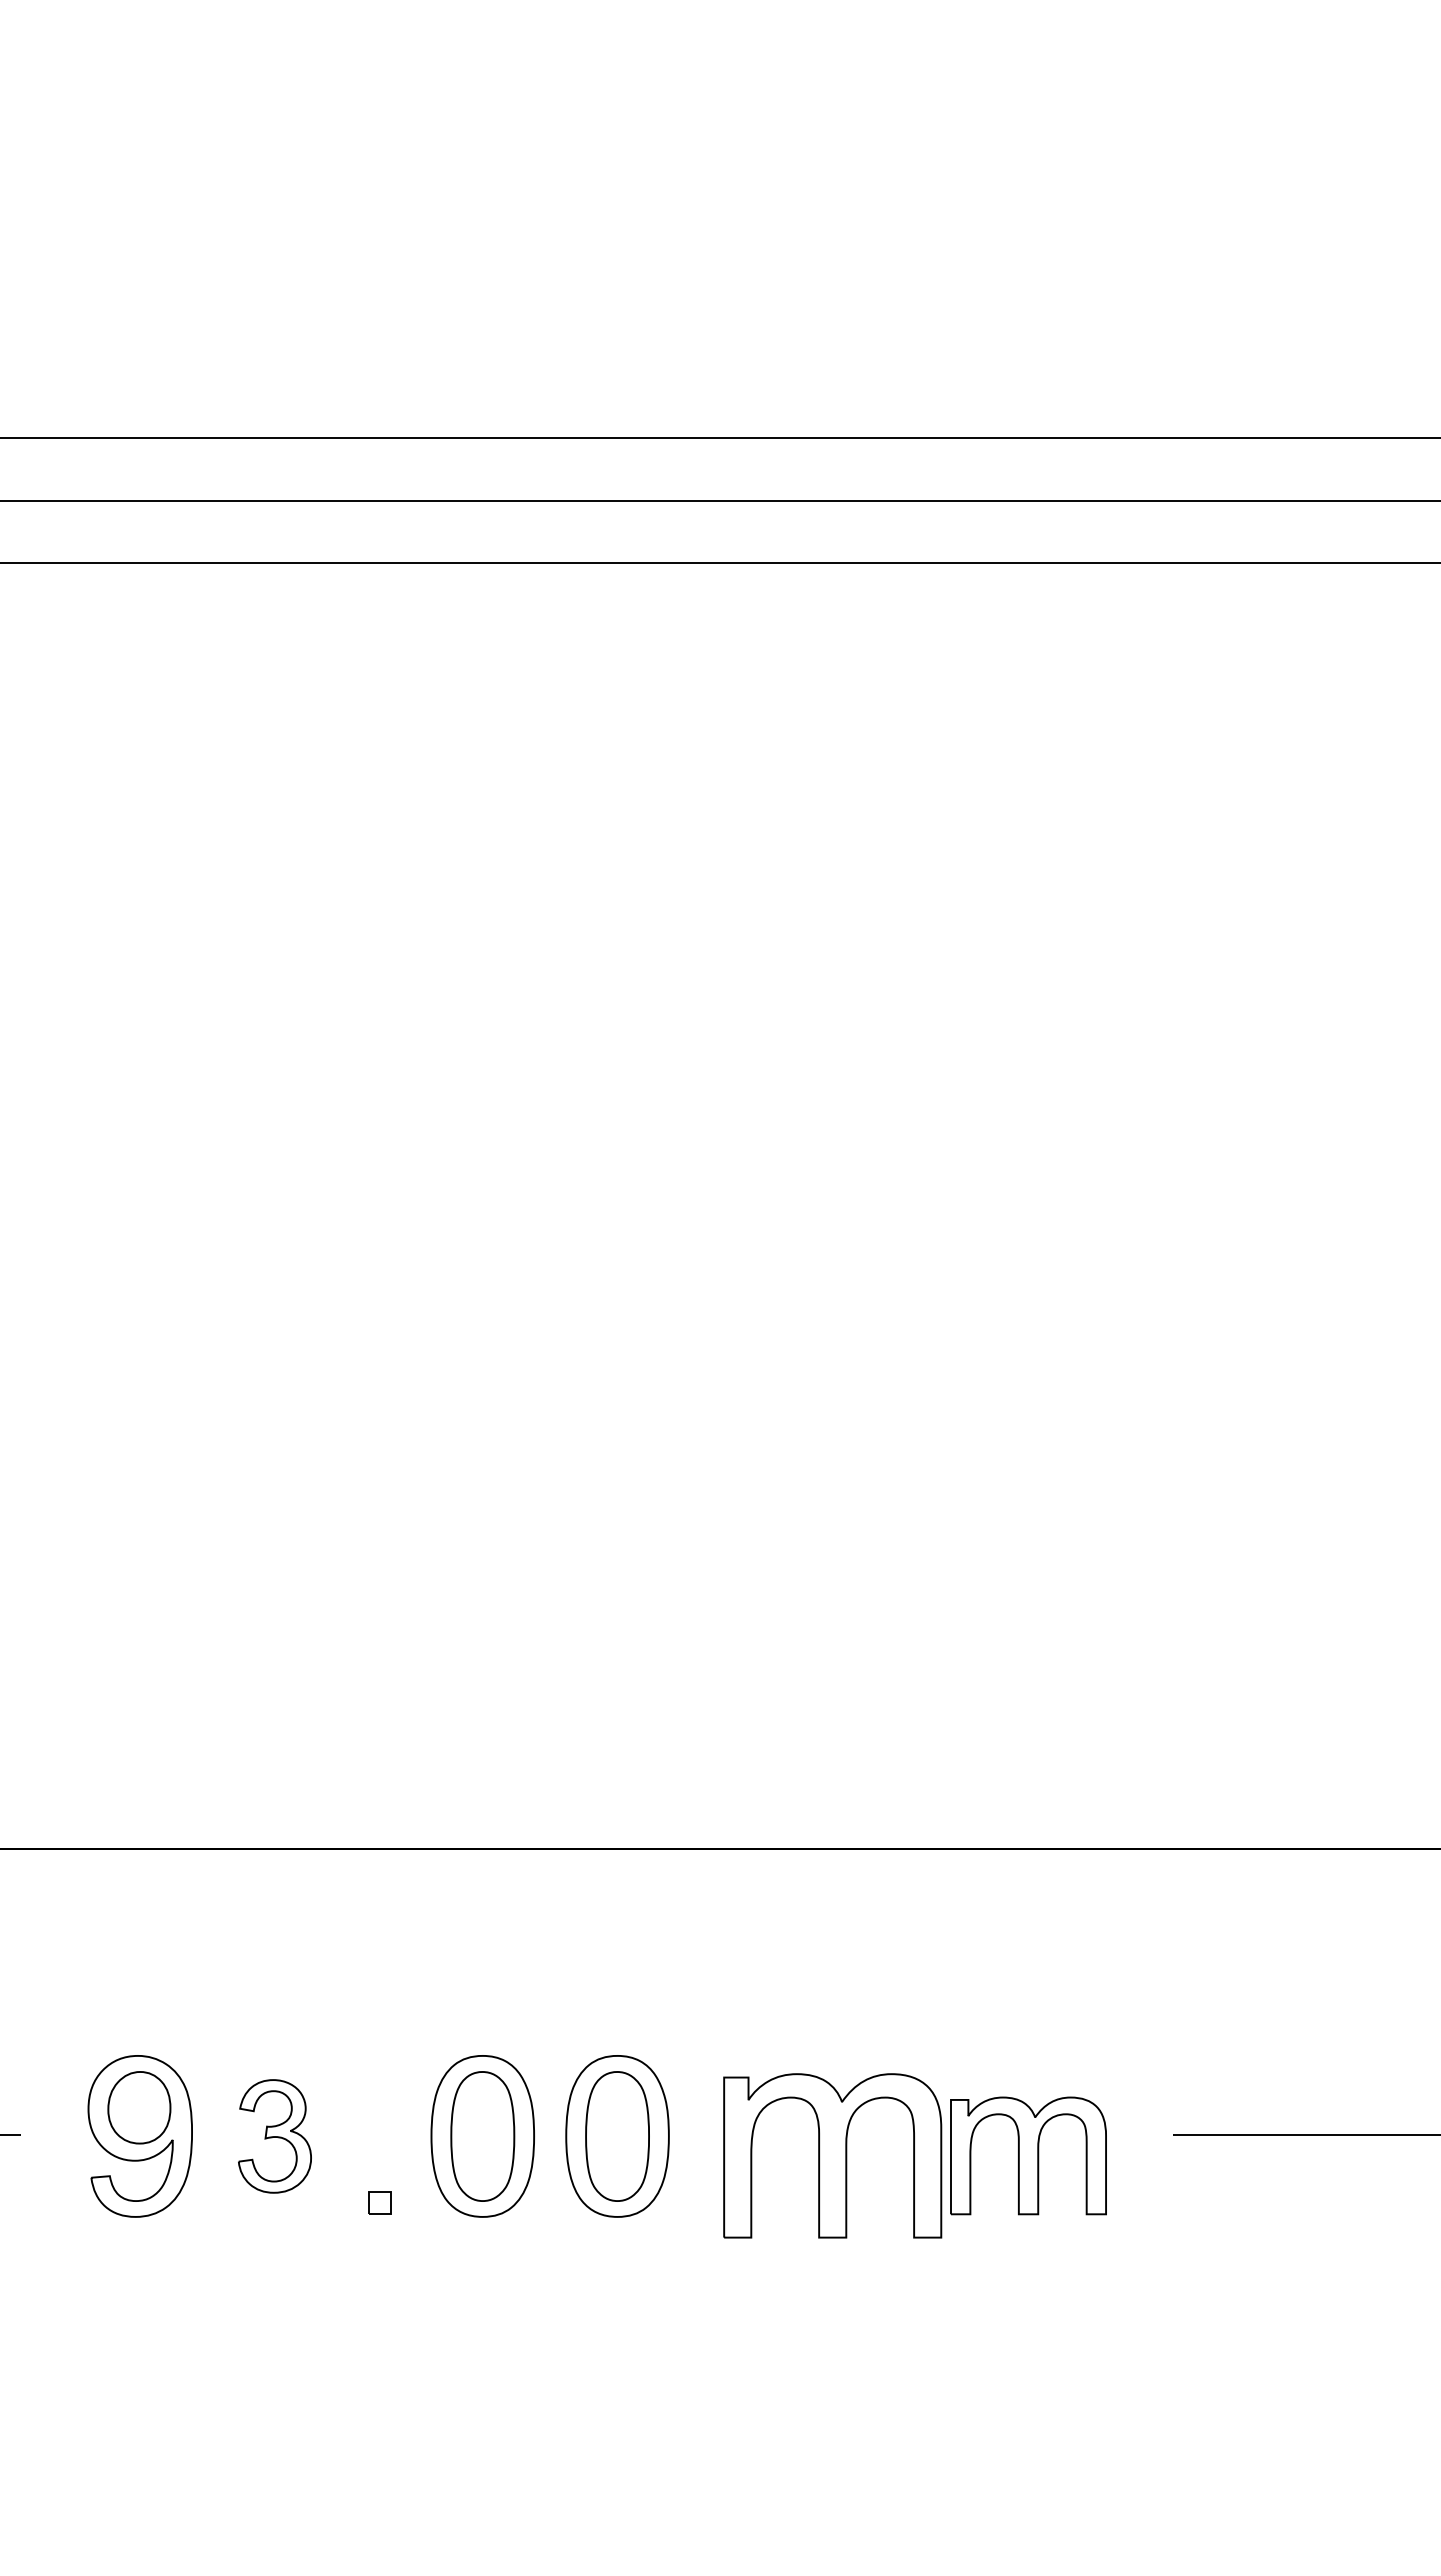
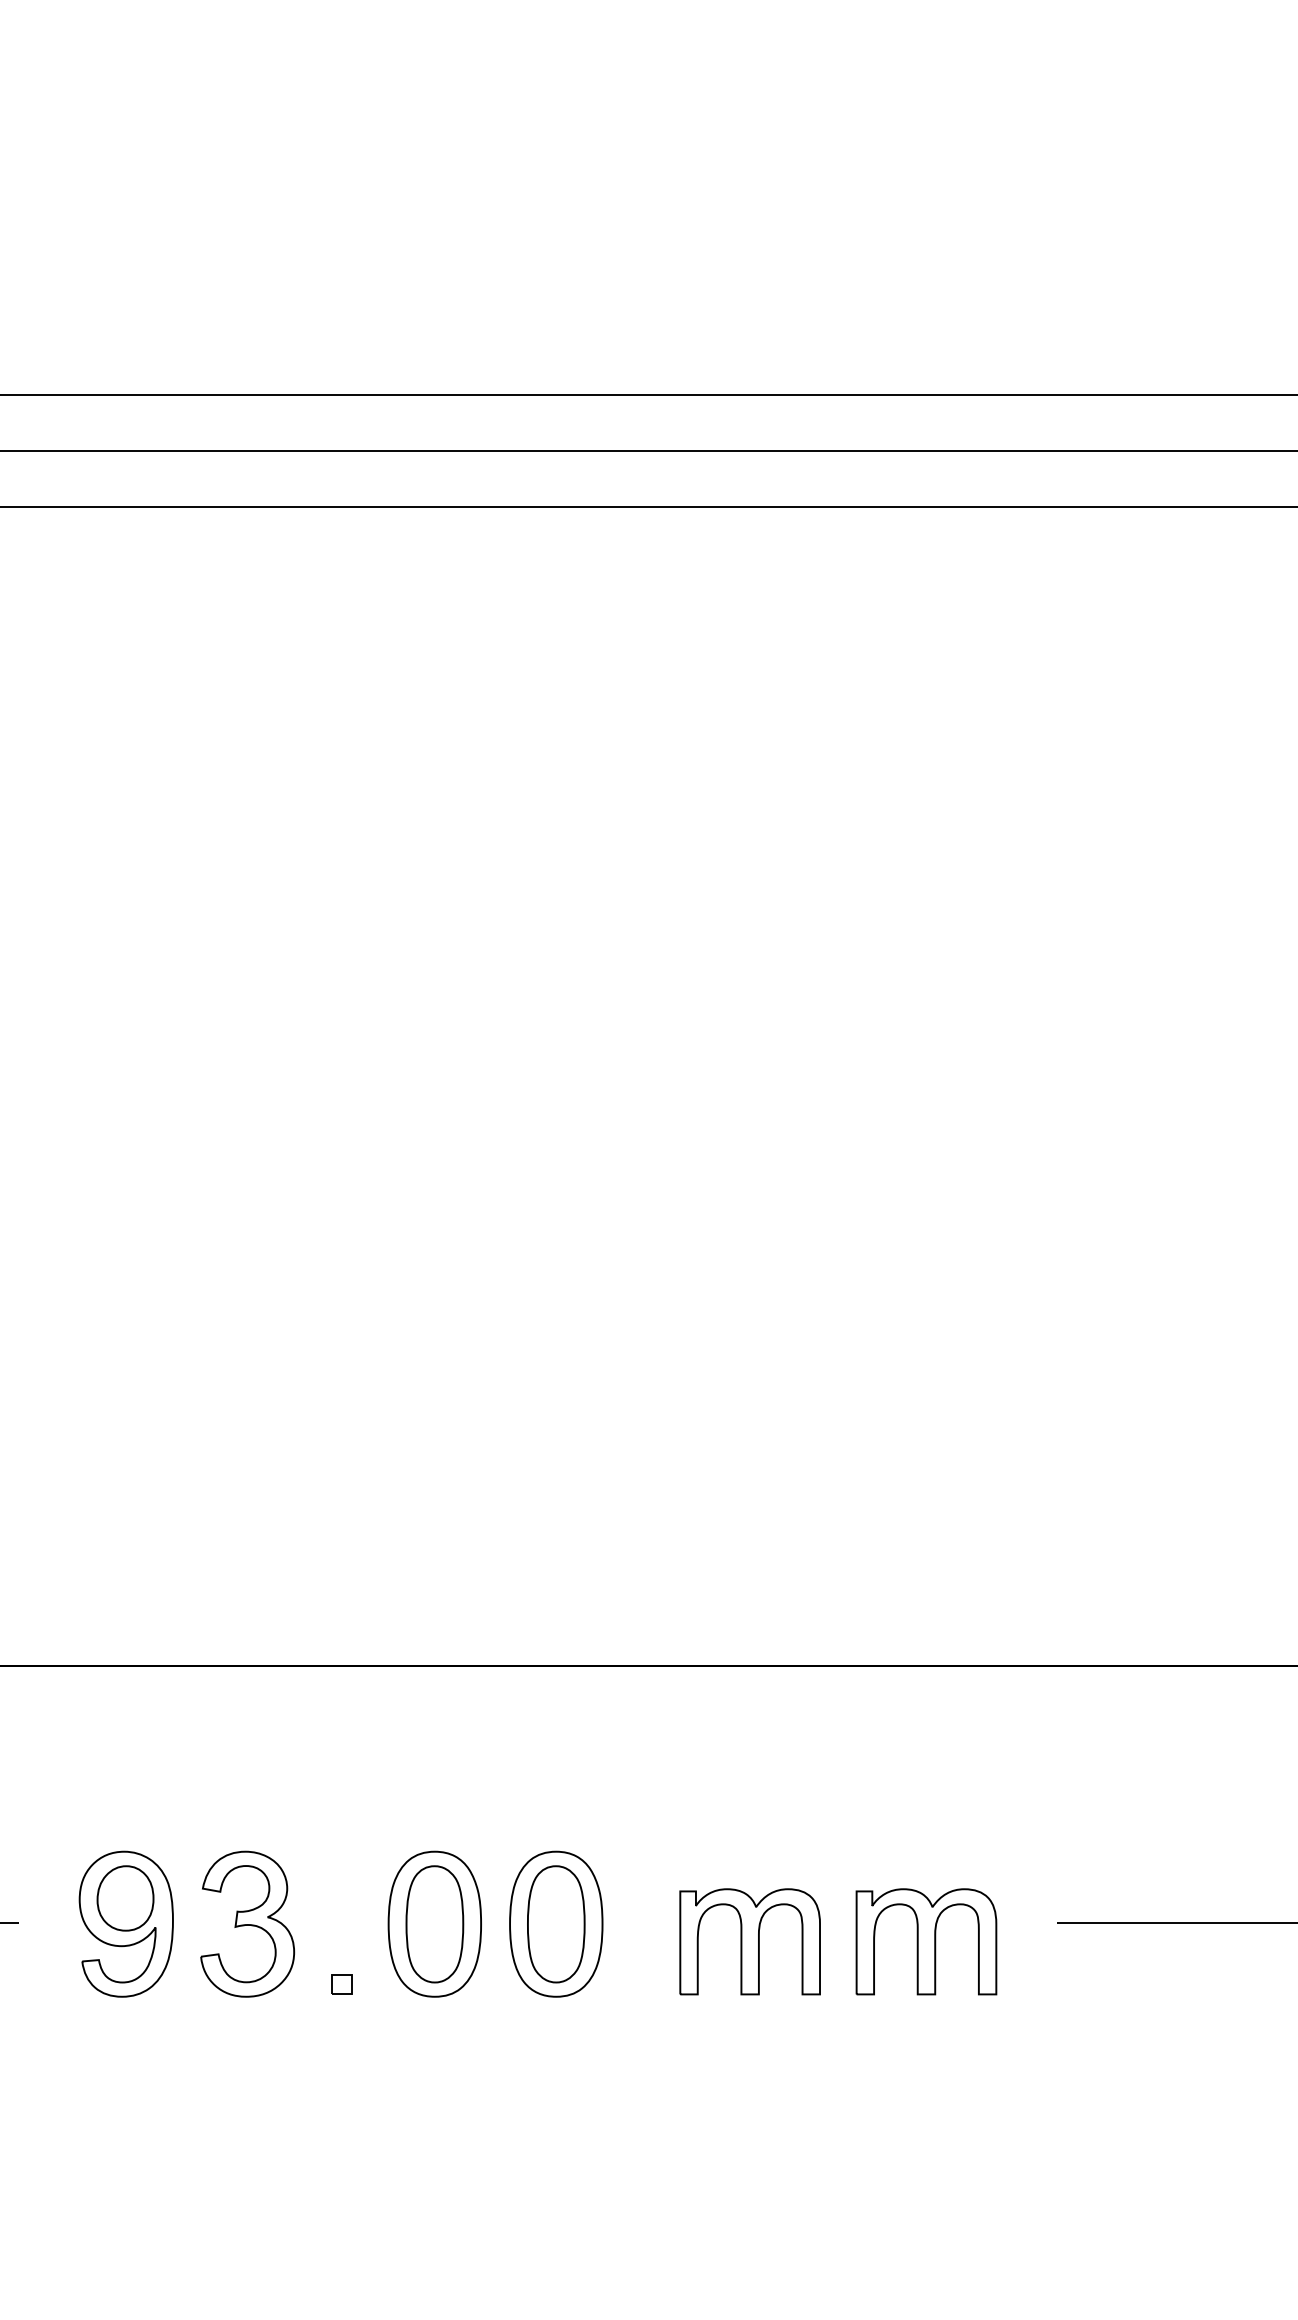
part: (274, 2136) -> (247, 1924), size x1.43
part: (832, 2155) -> (749, 1941), size x0.71

